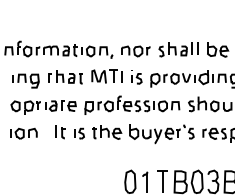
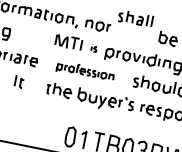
part: (178, 49) -> (135, 18), moved
part: (65, 77) -> (33, 36), removed
part: (136, 77) -> (93, 48), size x0.6
part: (132, 104) -> (85, 71), size x0.7
part: (79, 133) -> (35, 86), removed

